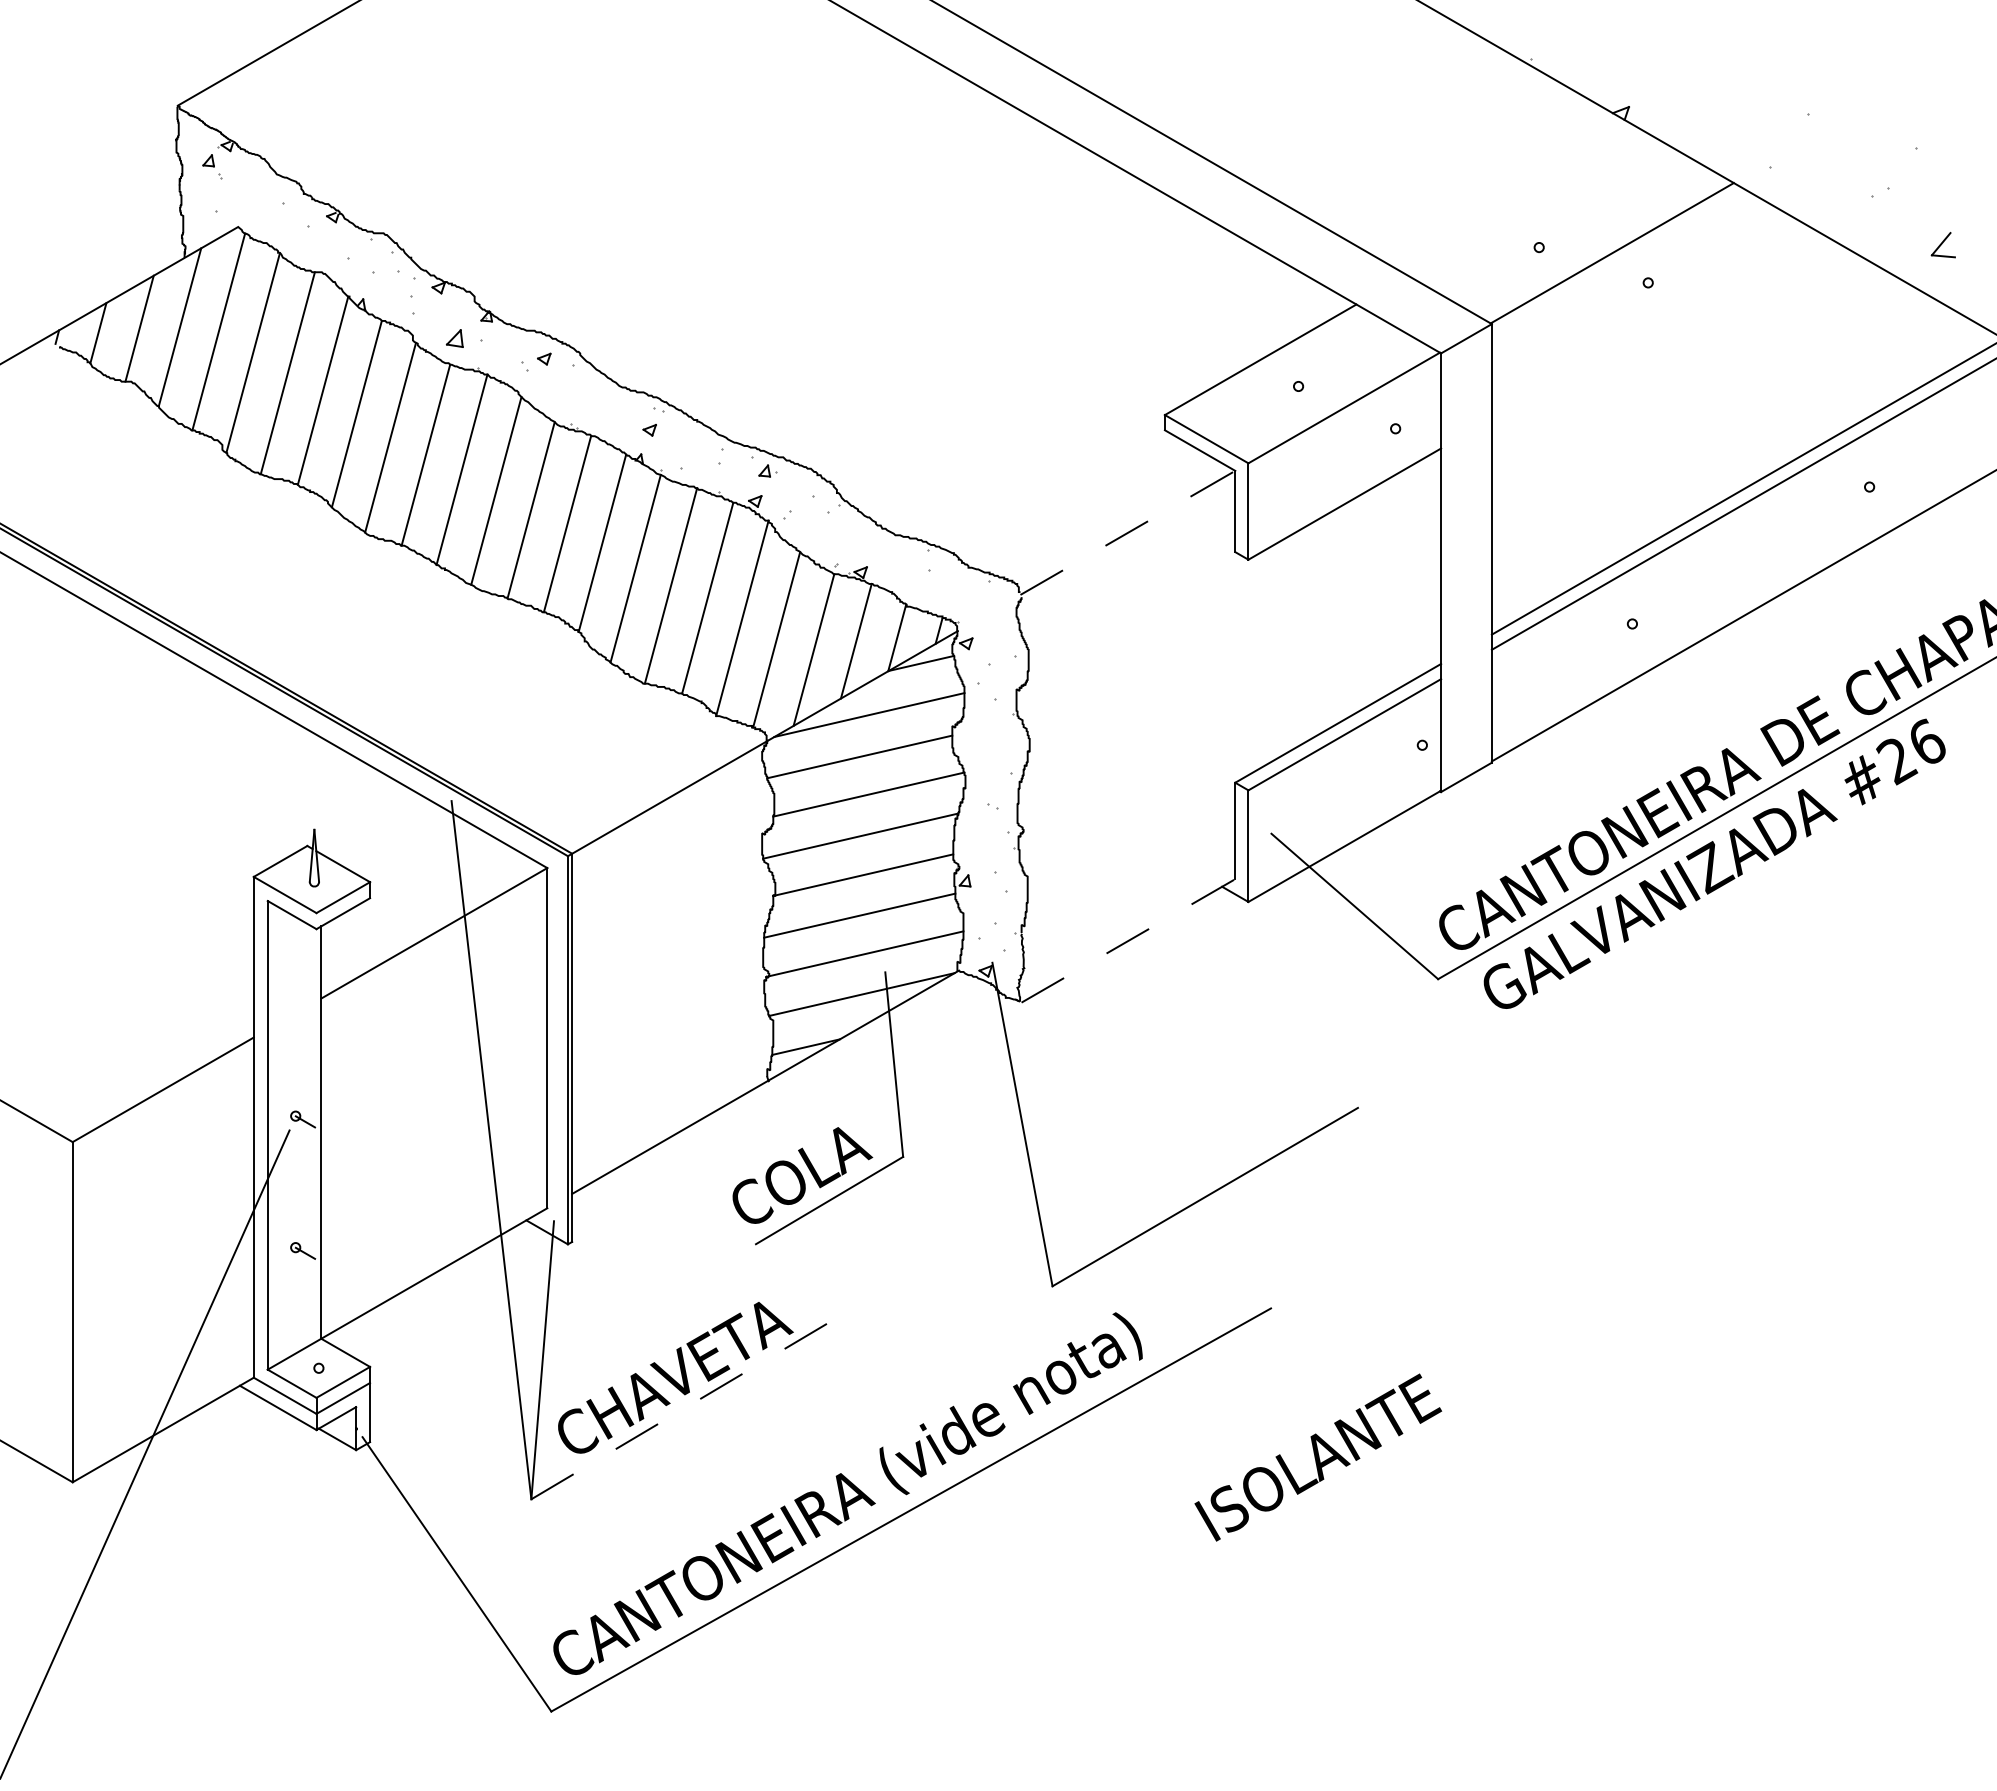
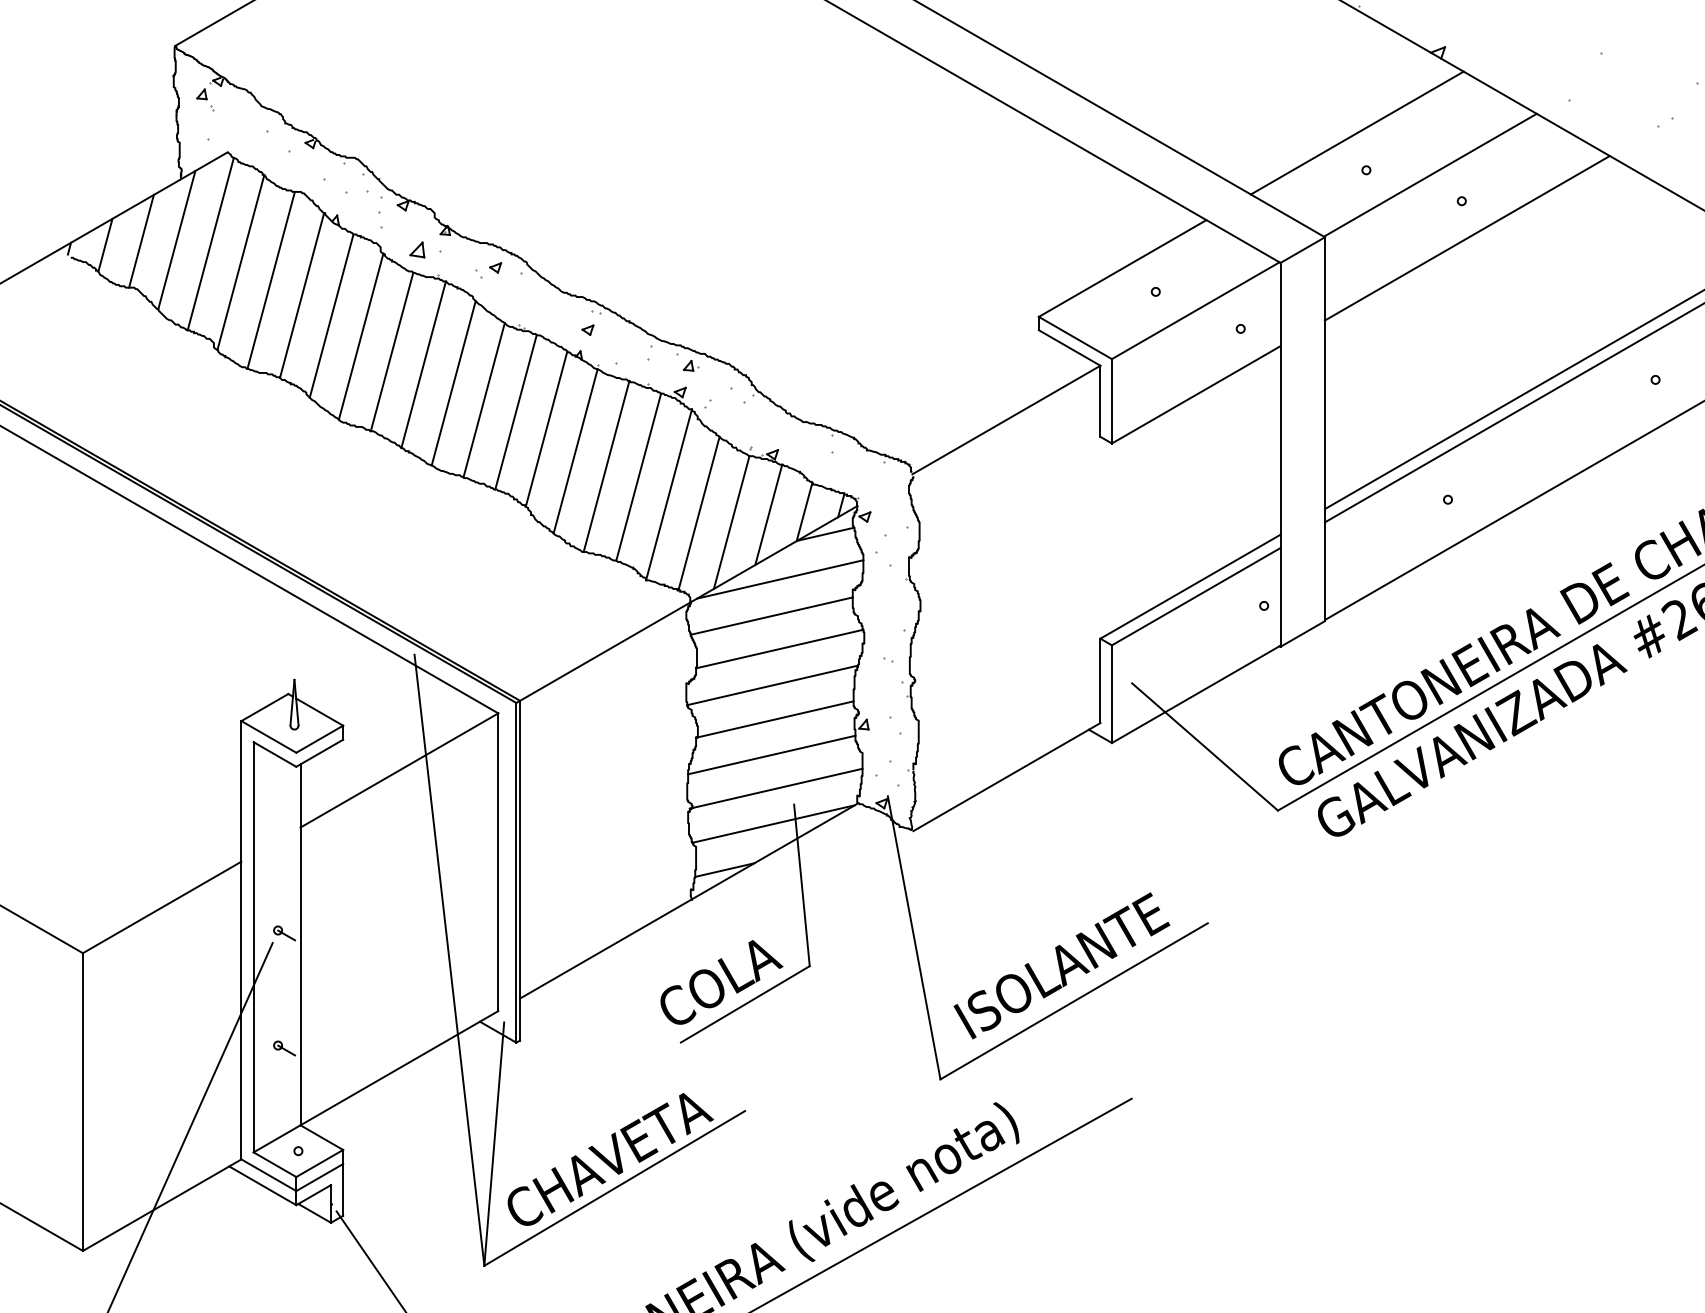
line: (1528, 204) -> (1357, 132), added
line: (1654, 325) -> (1467, 238), added
line: (1128, 532) -> (1006, 419), dashed -> solid
line: (1128, 940) -> (1006, 776), dashed -> solid
line: (680, 1410) -> (614, 1188), dashed -> solid
text: (1318, 1457) -> (1062, 965), moved

